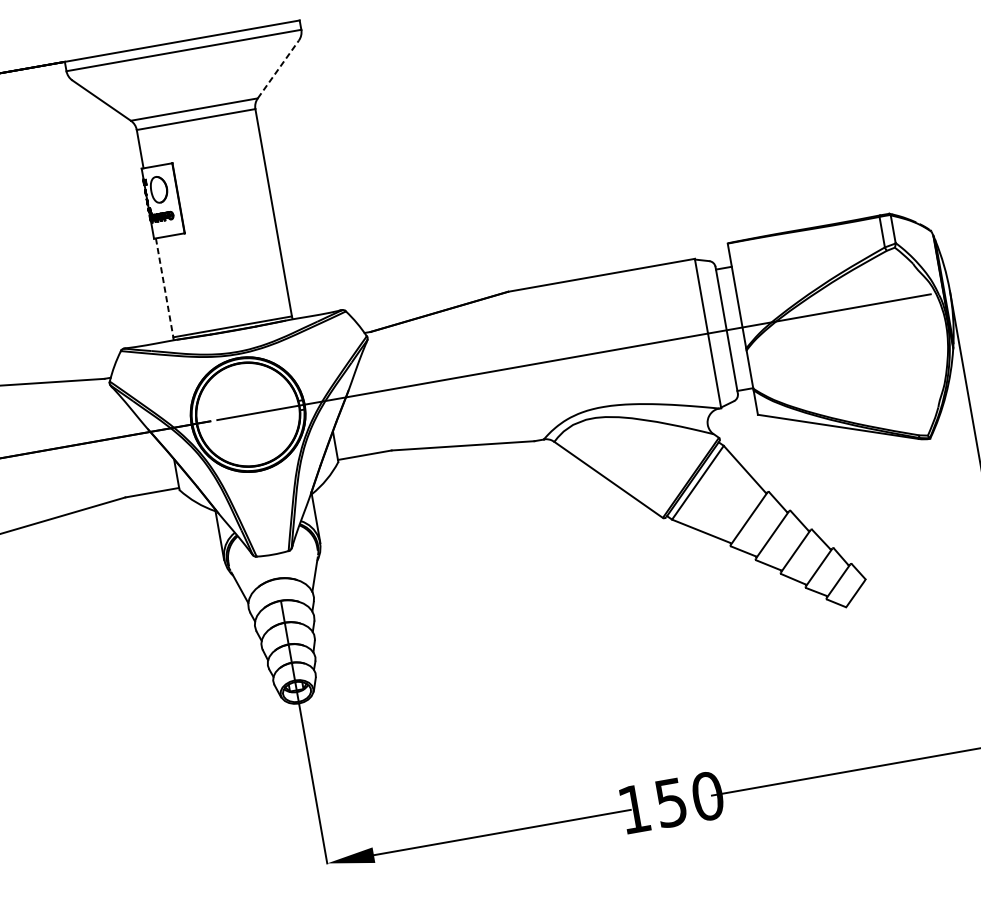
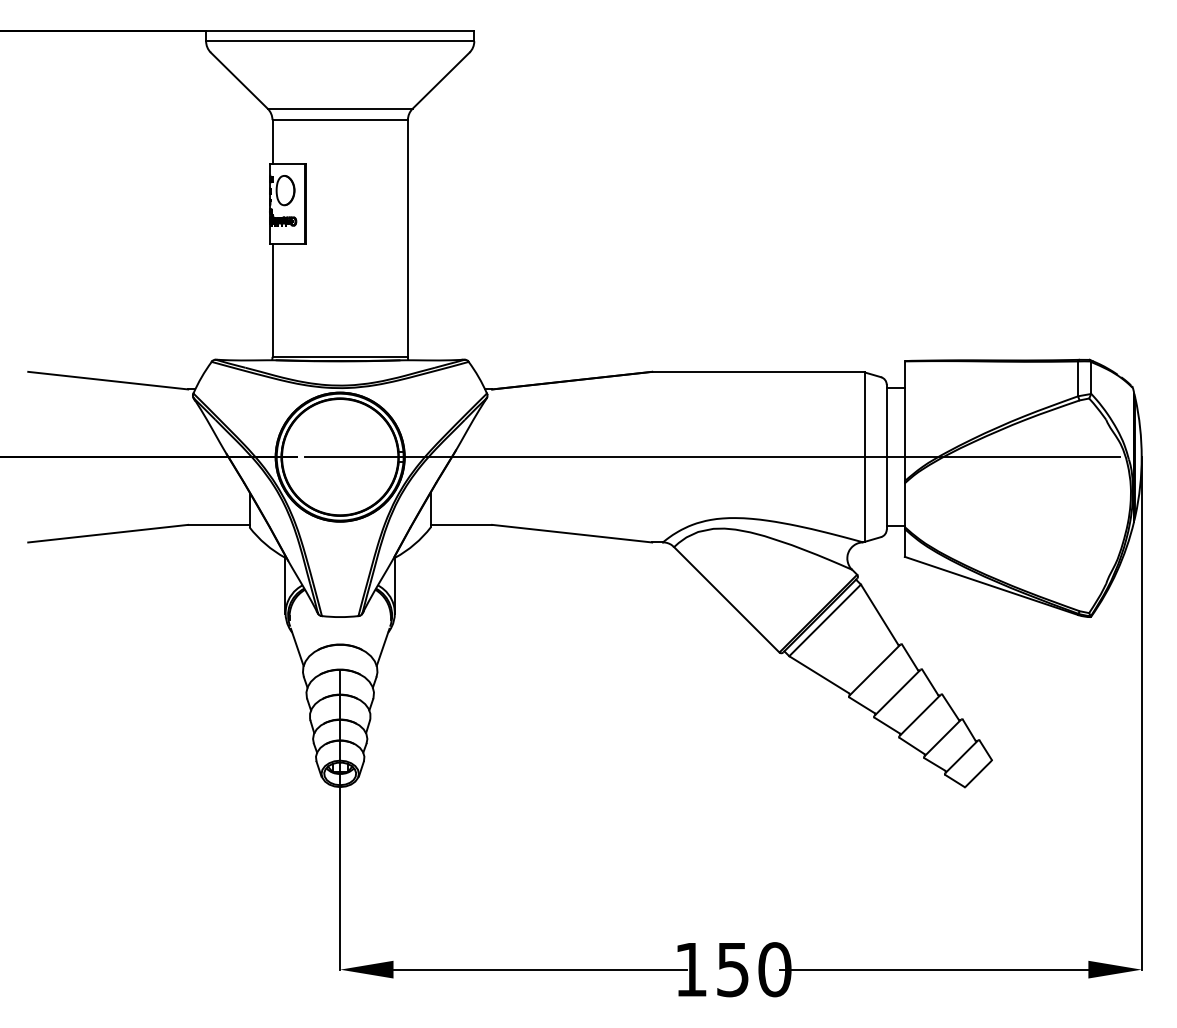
line: (278, 69) -> (441, 80), dashed -> solid
line: (164, 287) -> (272, 300), dashed -> solid

